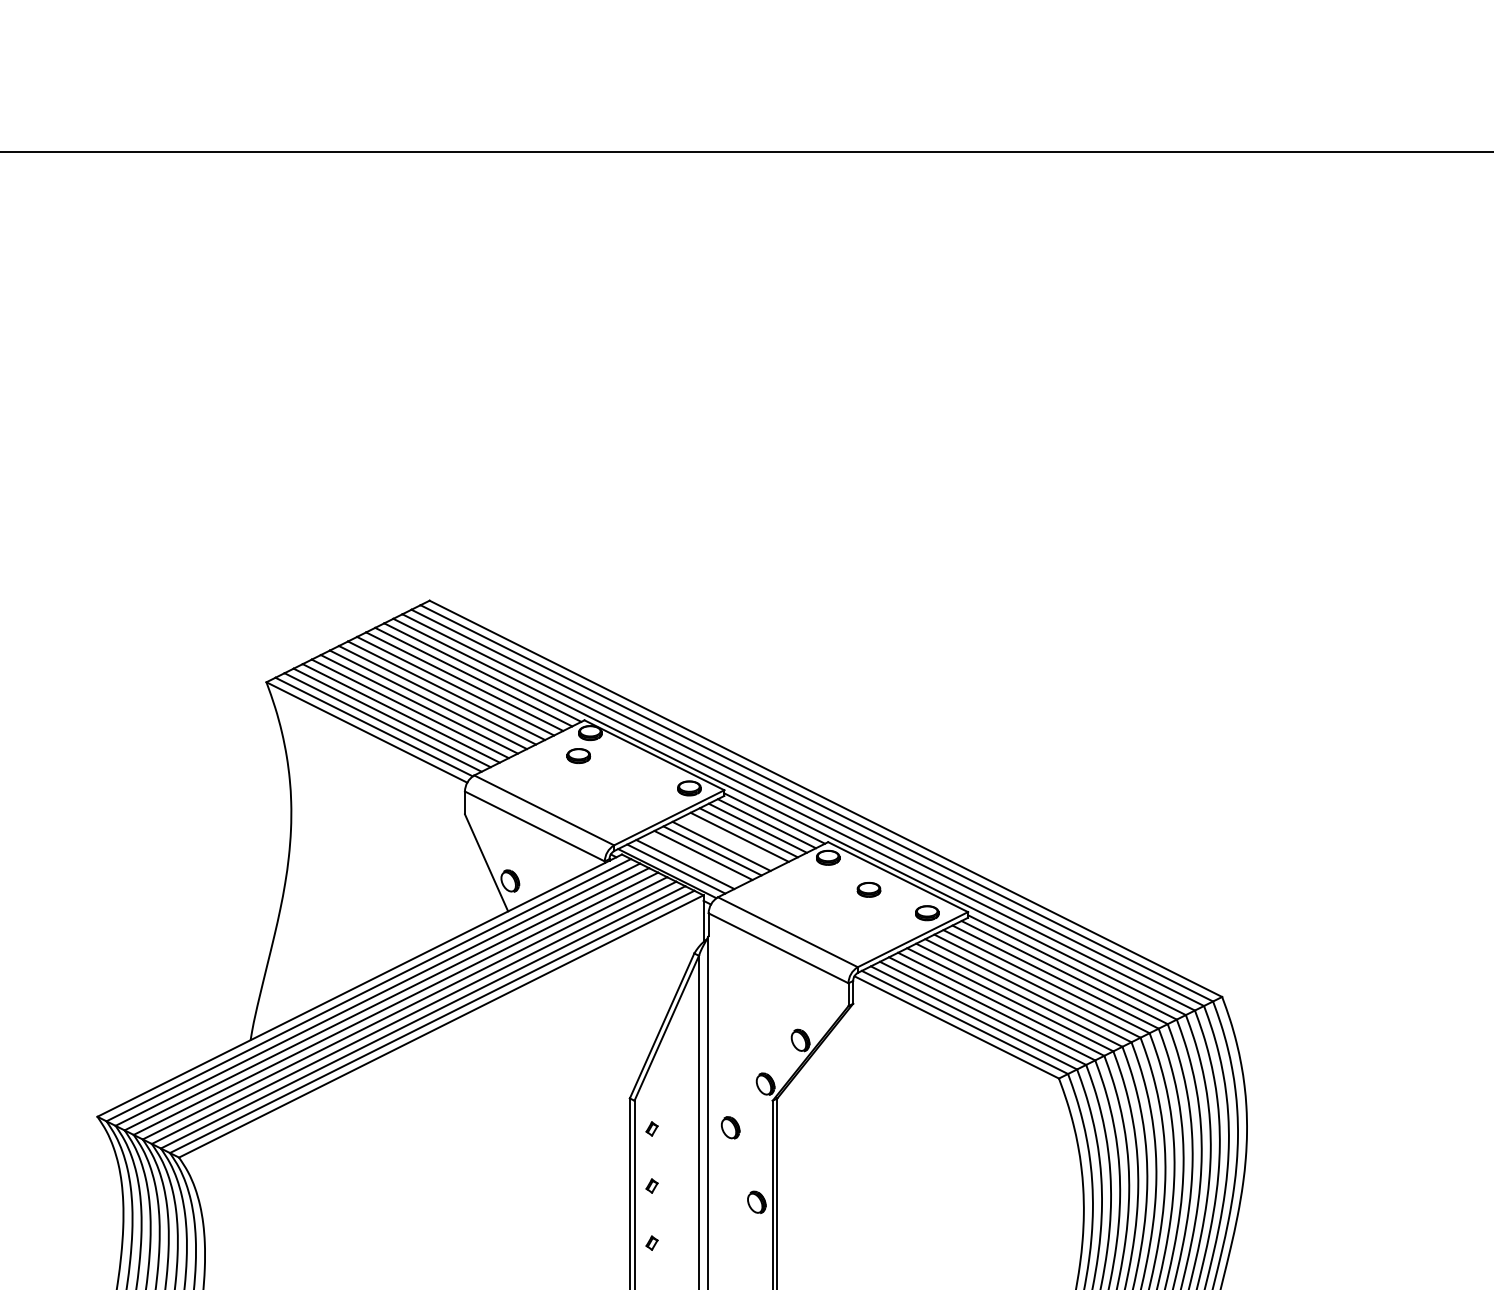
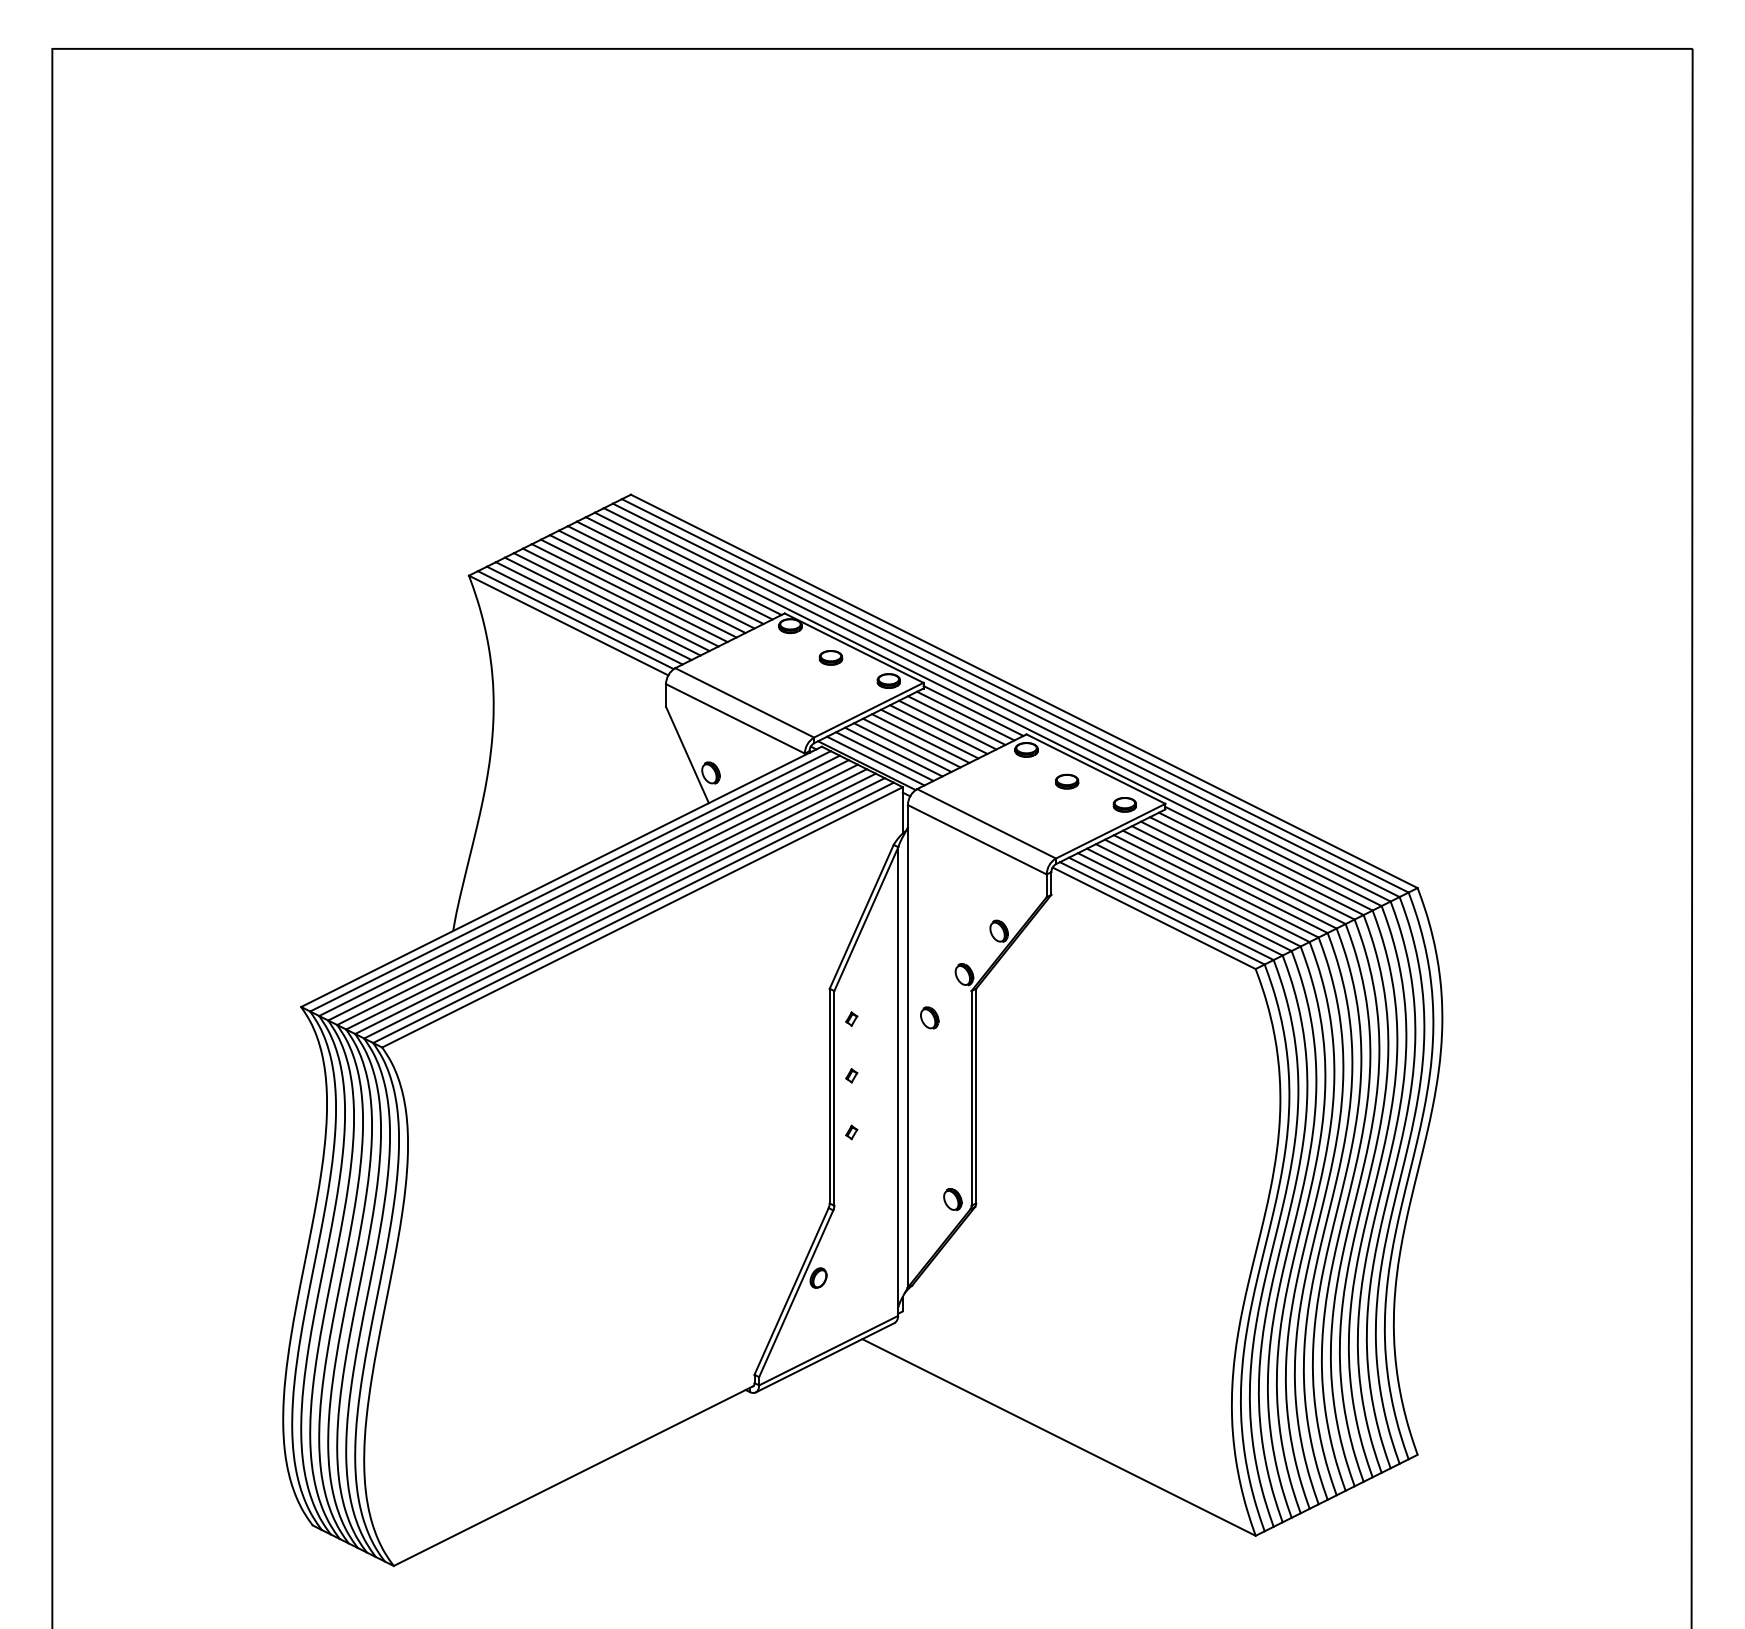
part: (578, 755) -> (830, 657), moved
line: (730, 841) -> (929, 733), added
line: (694, 859) -> (893, 751), added
part: (756, 1201) -> (955, 1091), removed

